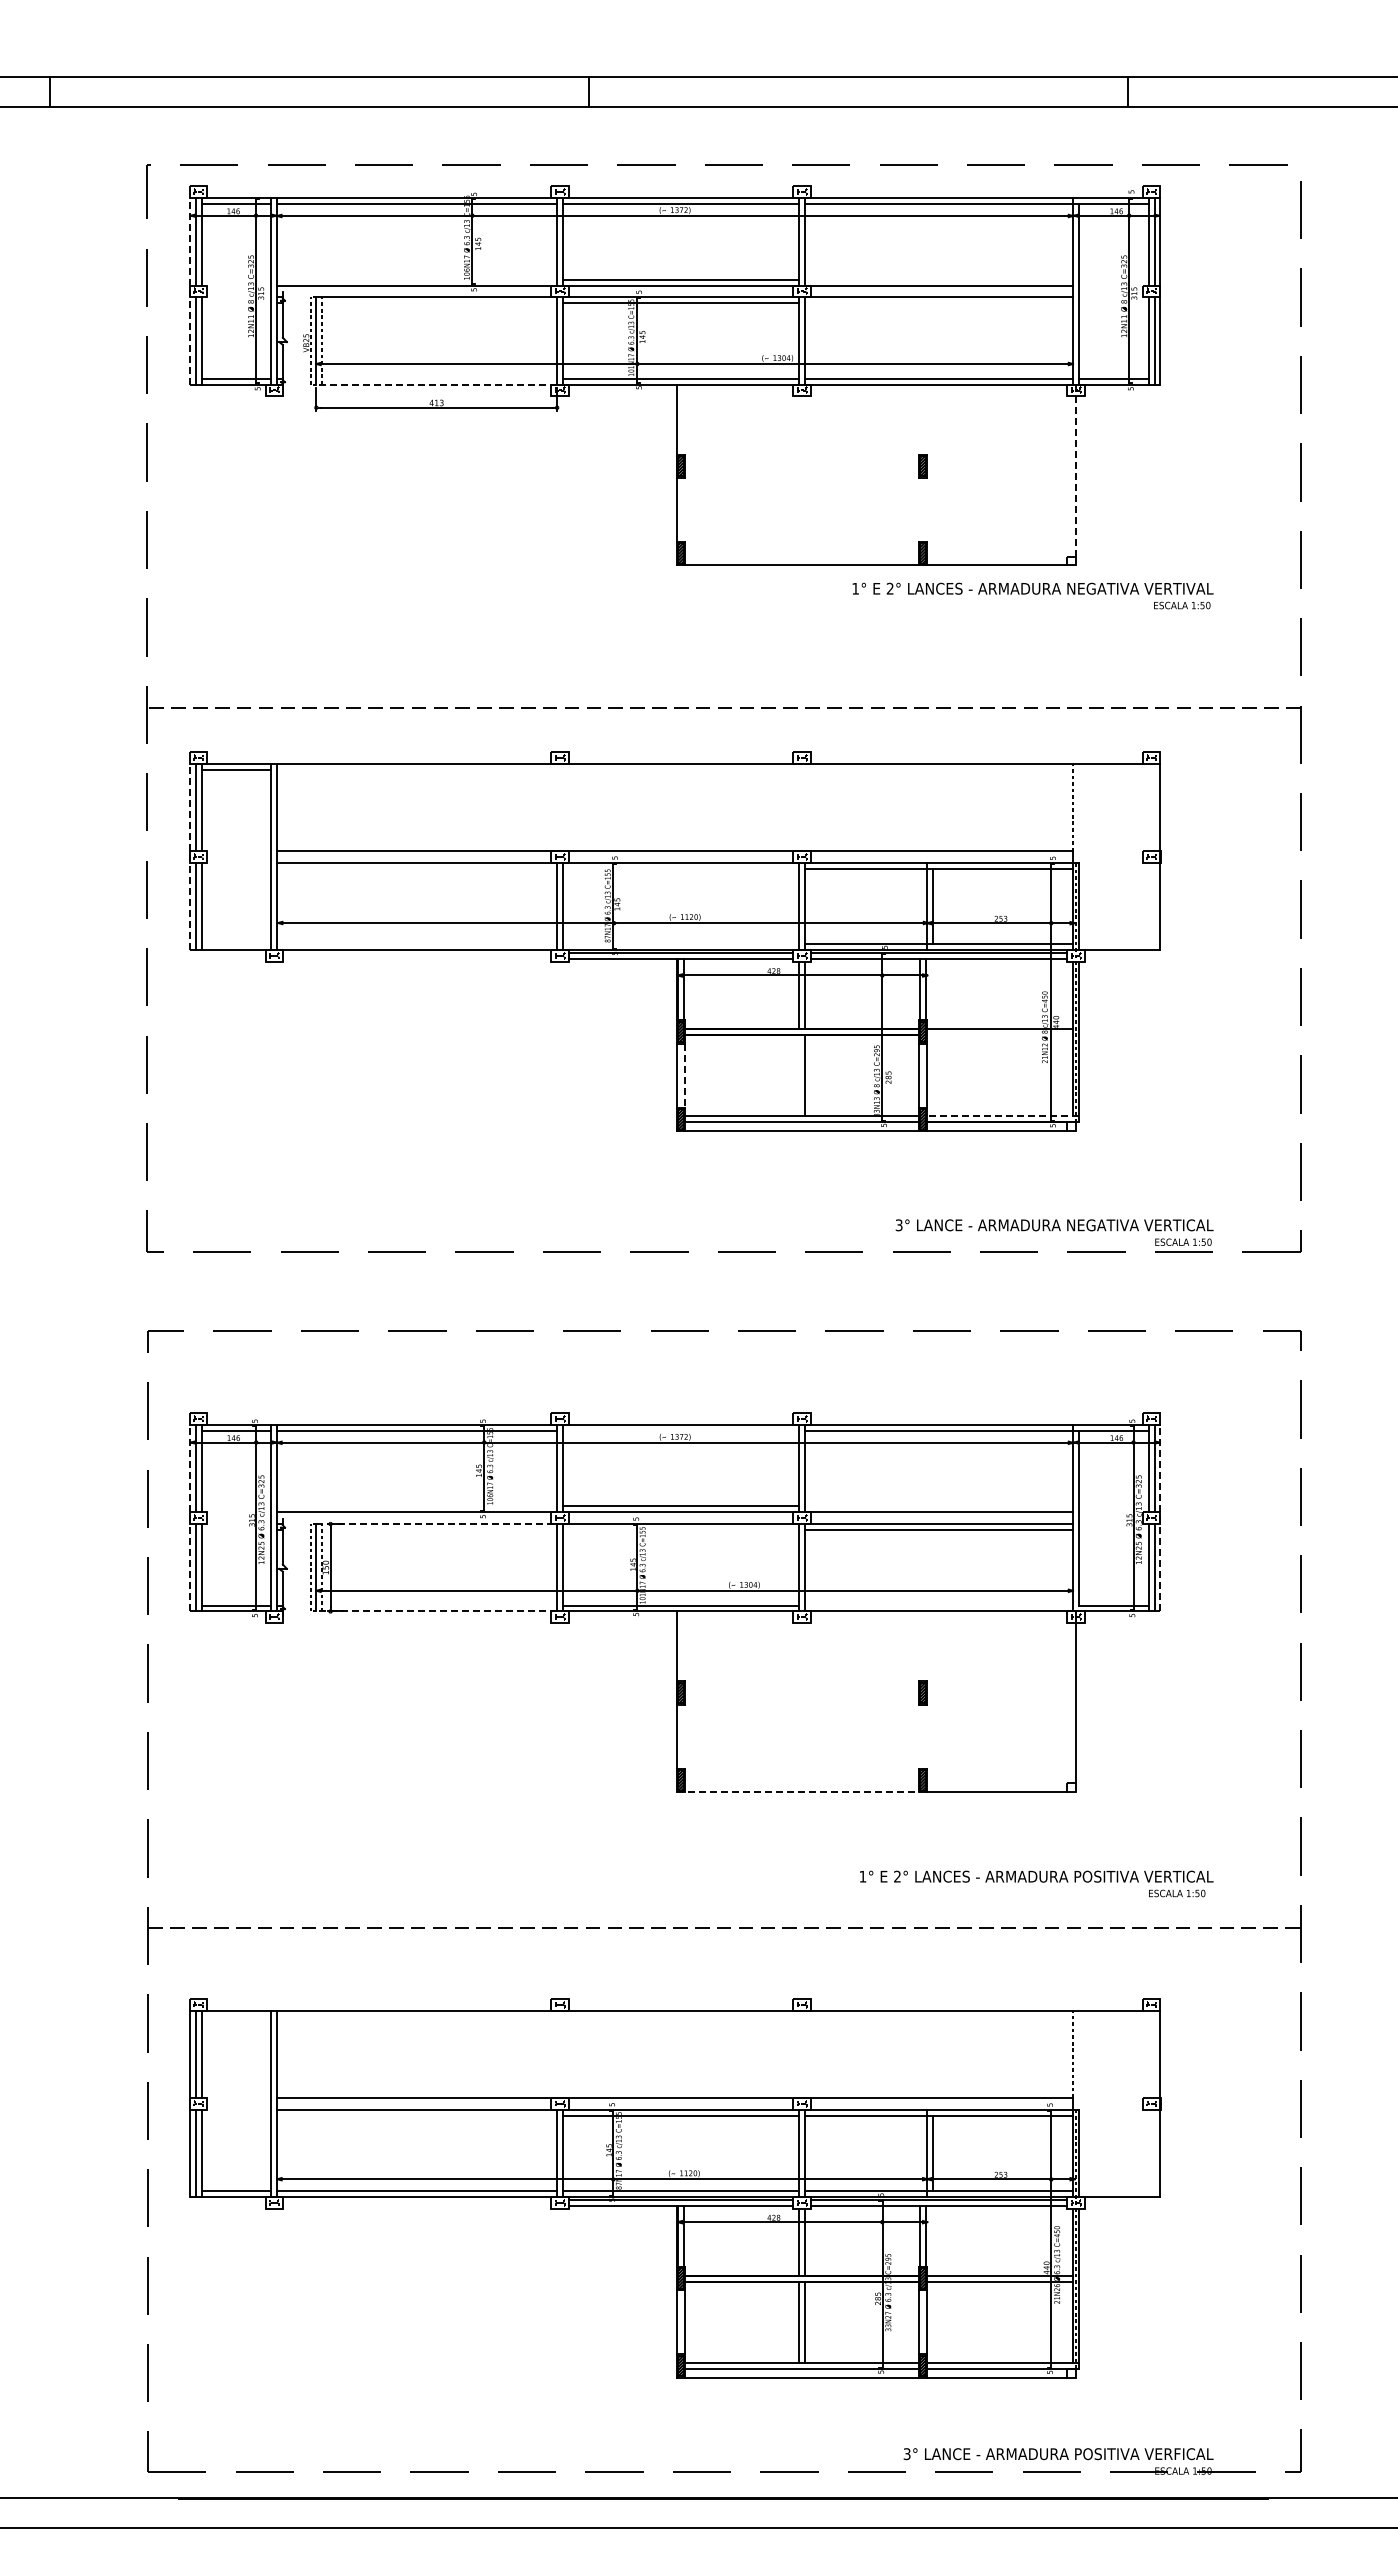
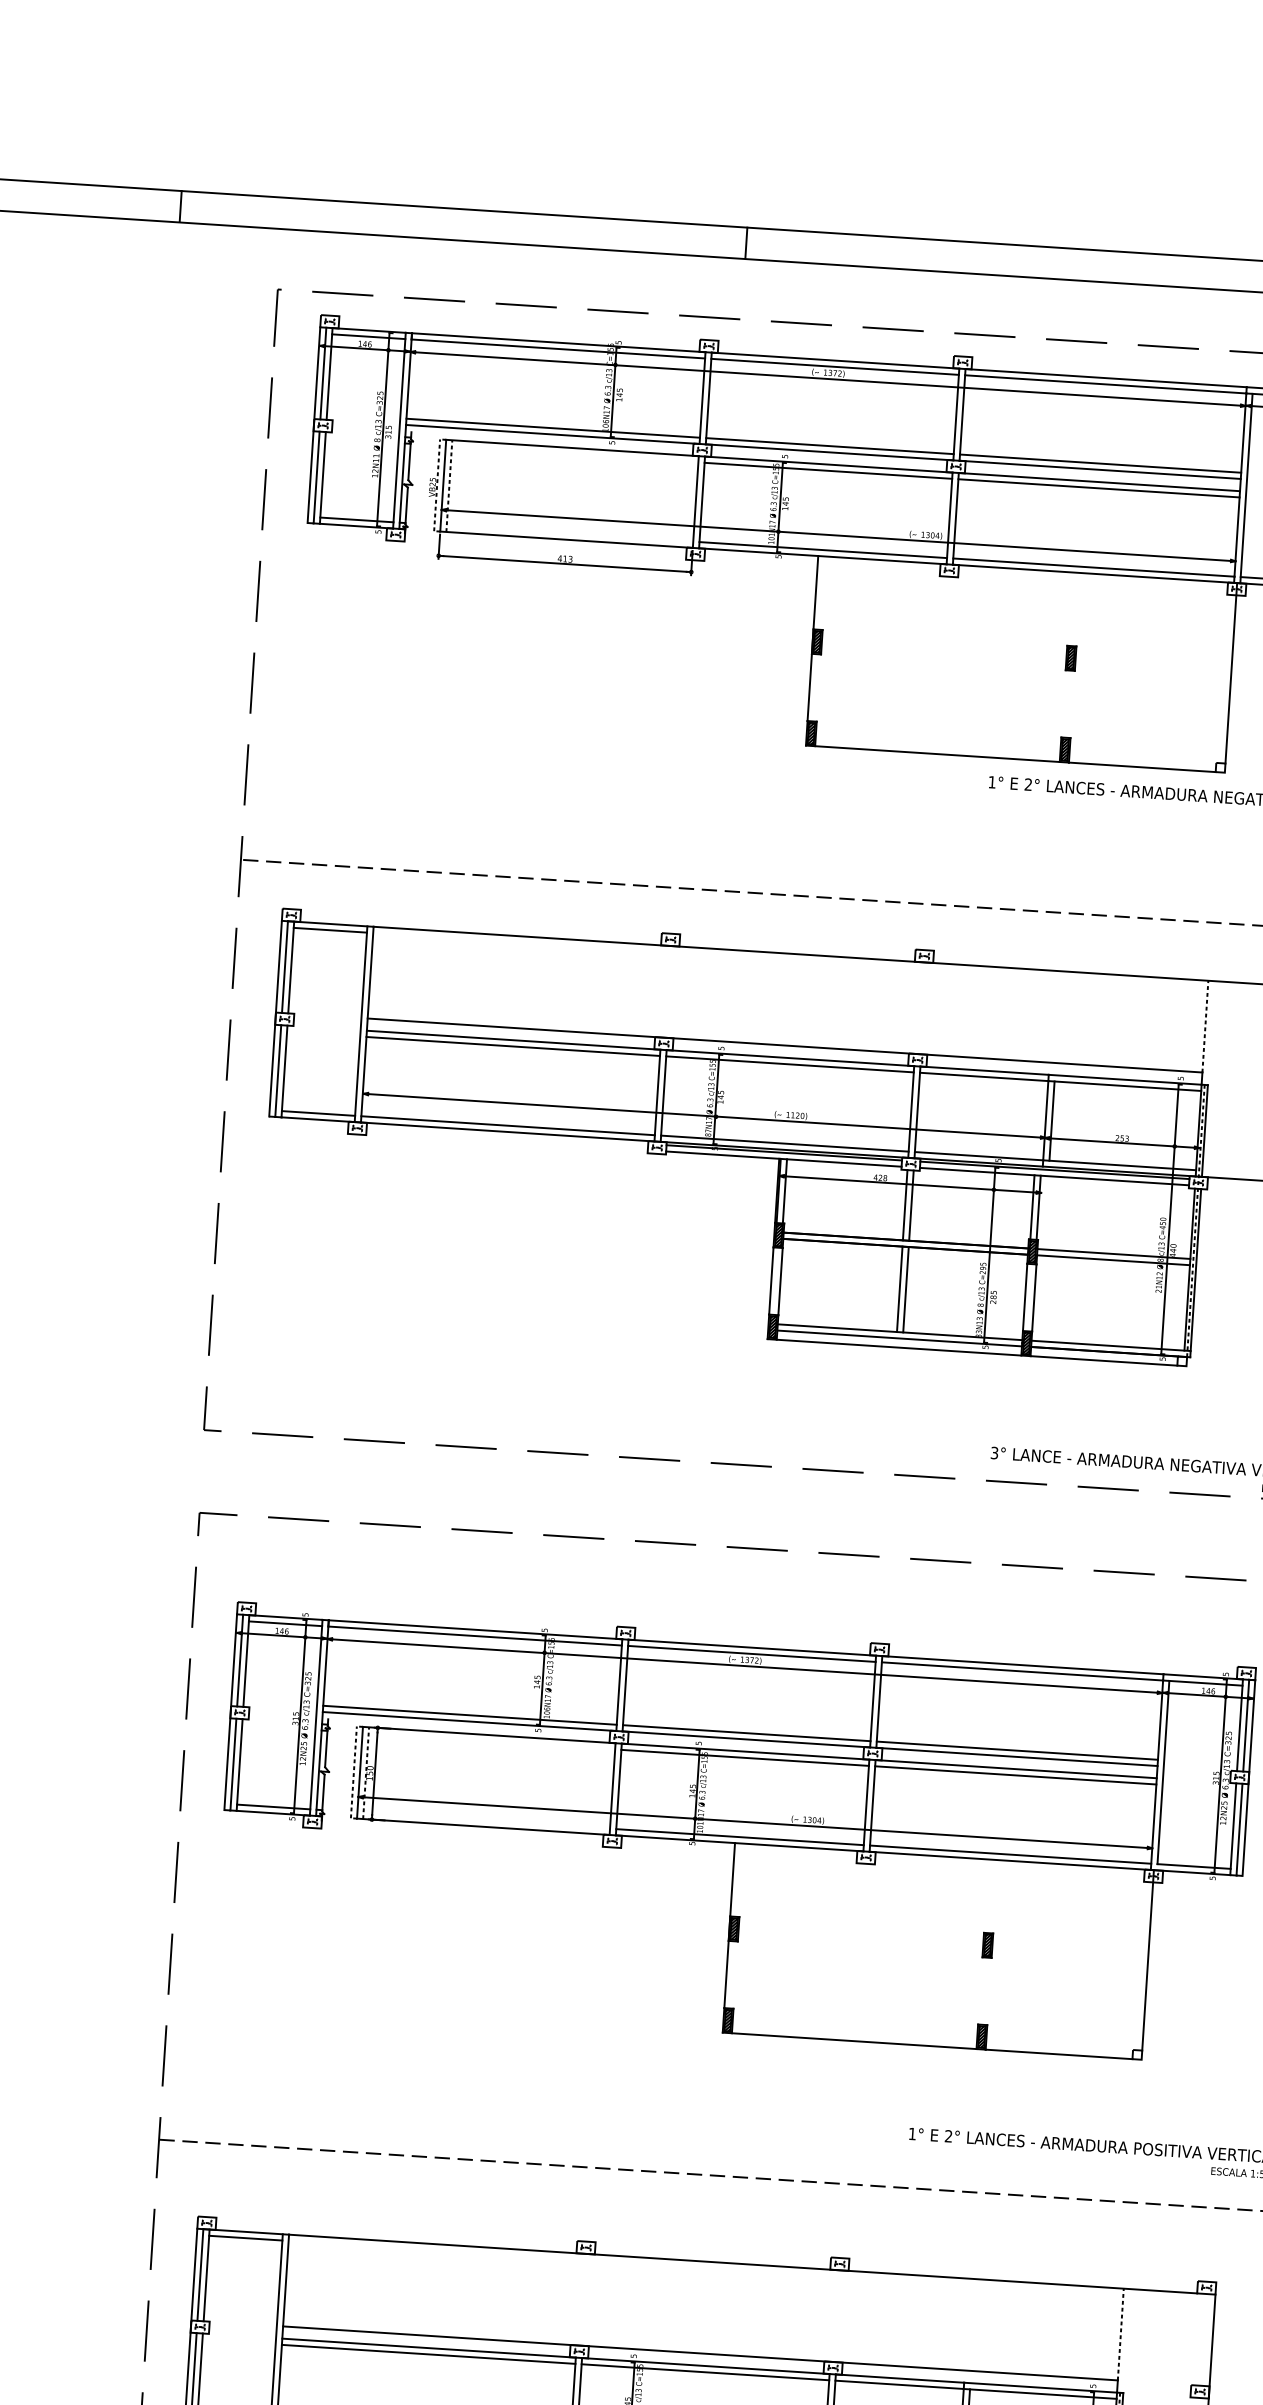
line: (417, 279) -> (553, 428), added
line: (939, 279) -> (1101, 463), added
line: (189, 290) -> (313, 424), dashed -> solid
line: (939, 303) -> (1099, 488), added
line: (436, 384) -> (566, 539), dashed -> solid
line: (1075, 470) -> (1230, 673), dashed -> solid
line: (189, 856) -> (275, 1018), dashed -> solid
line: (417, 868) -> (513, 1046), added
line: (681, 868) -> (790, 1063), added
line: (236, 944) -> (318, 1113), added
line: (417, 944) -> (508, 1125), added
line: (681, 944) -> (785, 1143), added
line: (1000, 1034) -> (1113, 1259), added
line: (799, 1075) -> (900, 1289), added
line: (685, 1076) -> (780, 1282), dashed -> solid
line: (1003, 1116) -> (1111, 1345), dashed -> solid
line: (681, 1430) -> (752, 1653), added
line: (417, 1506) -> (470, 1715), added
line: (939, 1506) -> (1017, 1750), added
line: (189, 1517) -> (230, 1711), dashed -> solid
line: (1160, 1517) -> (1248, 1777), dashed -> solid
line: (437, 1524) -> (490, 1735), dashed -> solid
line: (681, 1529) -> (745, 1757), added
line: (939, 1605) -> (1011, 1854), added
line: (436, 1611) -> (483, 1826), dashed -> solid
line: (802, 1792) -> (854, 2041), dashed -> solid
line: (236, 2016) -> (245, 2238), added
line: (417, 2115) -> (428, 2354), added

